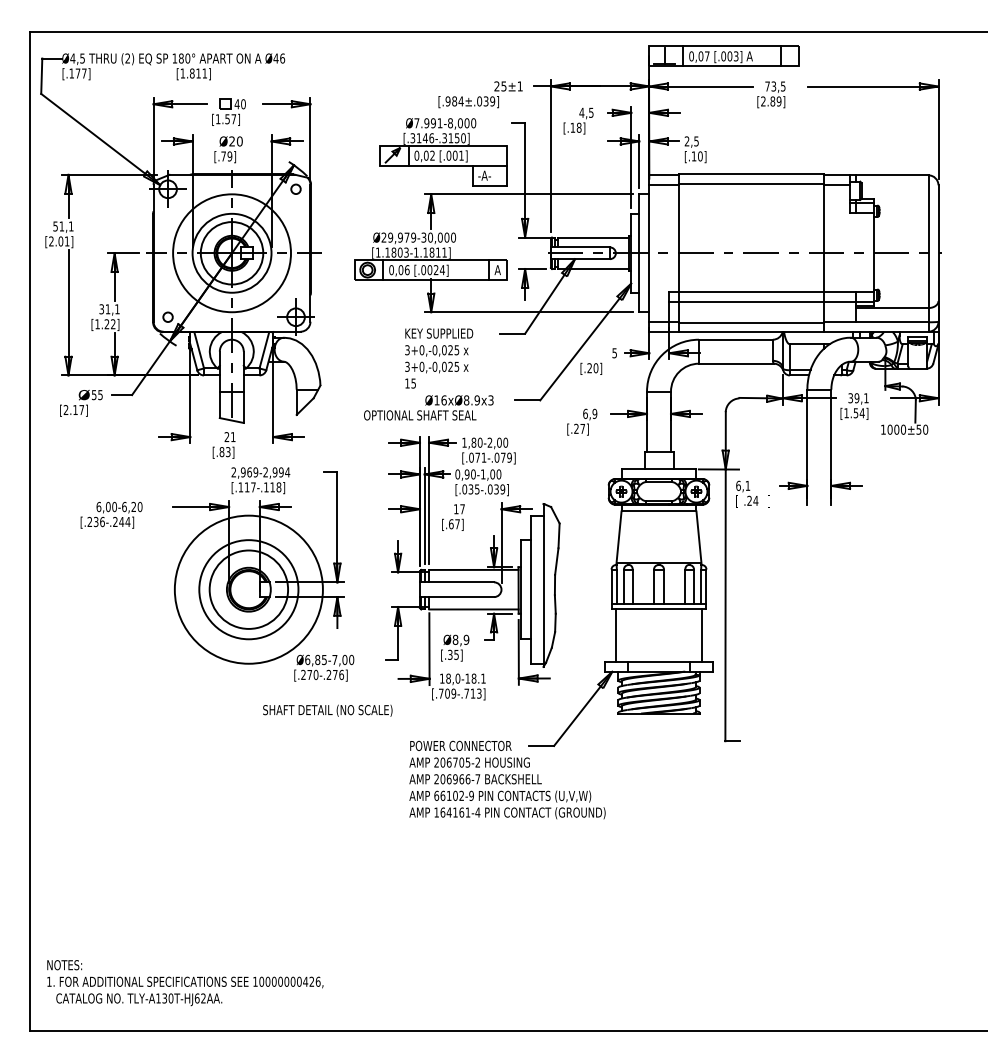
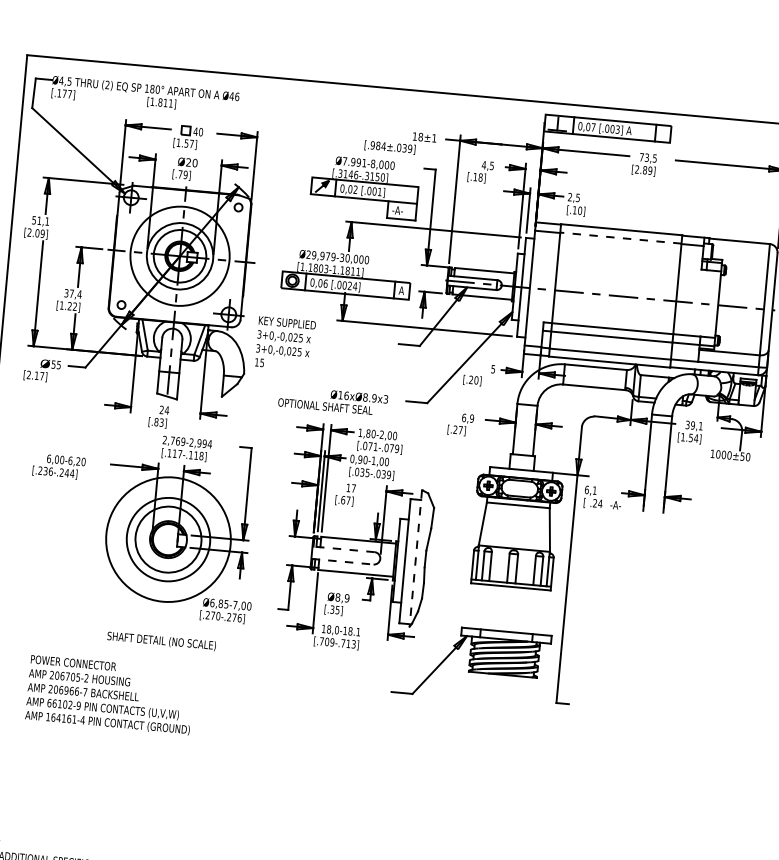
text: (500, 86) -> (417, 136), 25±1 -> 18±1
line: (751, 184) -> (620, 238), solid -> dashed
text: (66, 241) -> (42, 233), [2.01] -> [2.09]
text: (112, 309) -> (75, 294), 31,1 -> 37,4
text: (439, 358) -> (285, 343), moved
text: (232, 437) -> (166, 410), 21 -> 24
text: (242, 472) -> (172, 440), 2,969-2,994 -> 2,769-2,994
text: (774, 501) -> (615, 505), ] -> -A-
line: (456, 582) -> (343, 549), solid -> dashed
line: (543, 585) -> (415, 558), solid -> dashed
line: (457, 597) -> (342, 562), solid -> dashed
line: (616, 635) -> (473, 606), removed
line: (701, 635) -> (544, 612), removed
text: (327, 710) -> (161, 641), moved
text: (507, 779) -> (110, 694), moved

